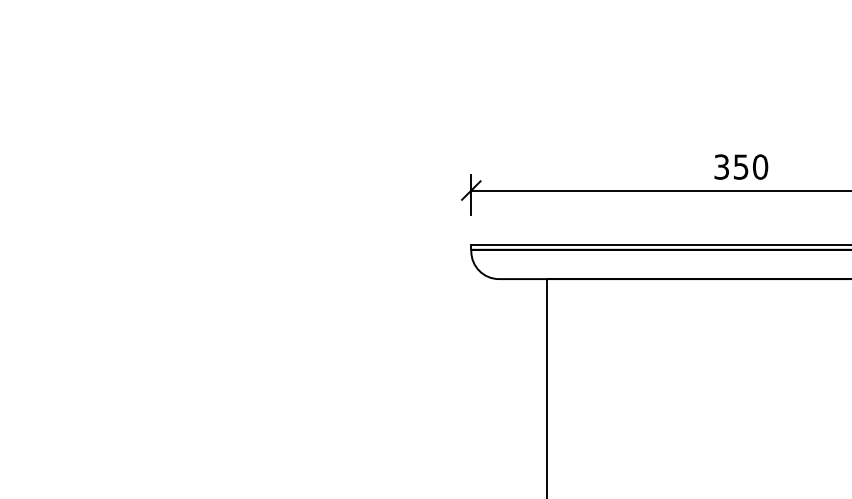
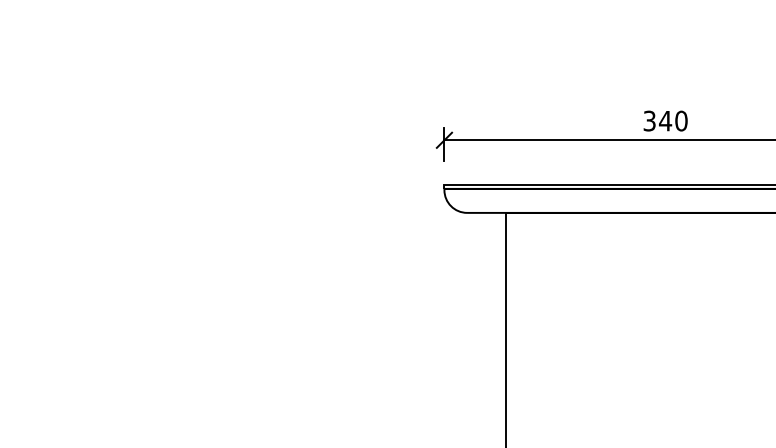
text: (741, 167) -> (665, 121), 350 -> 340

